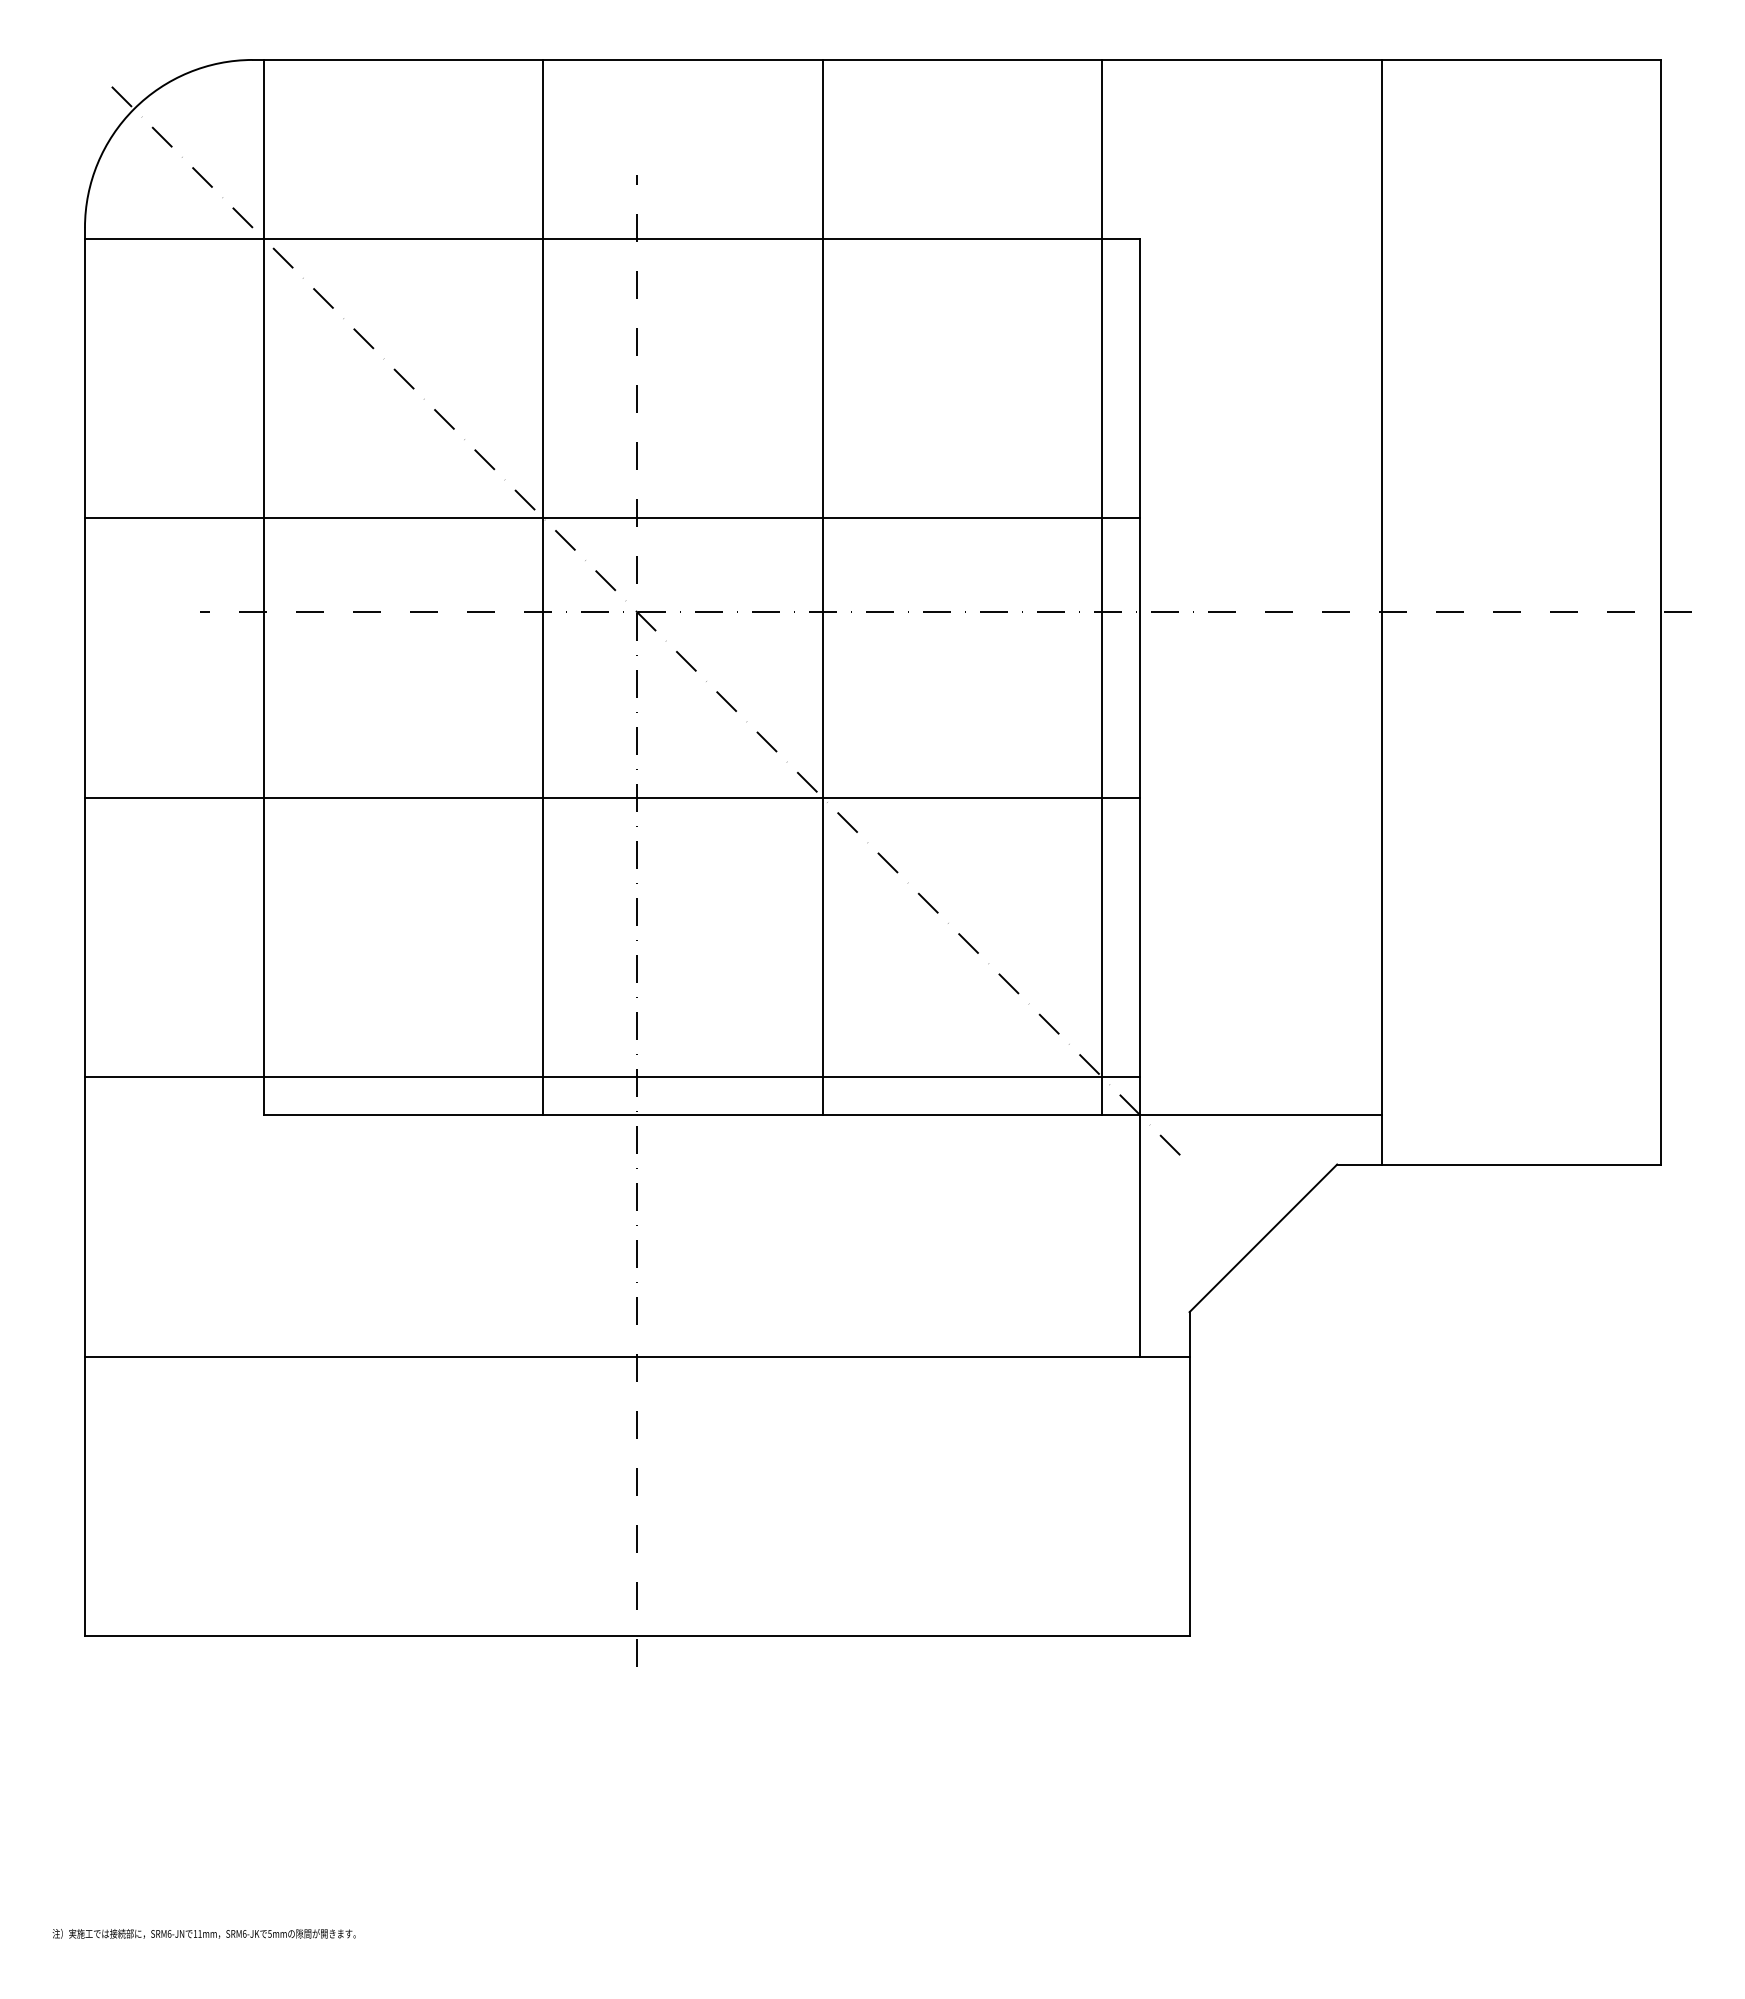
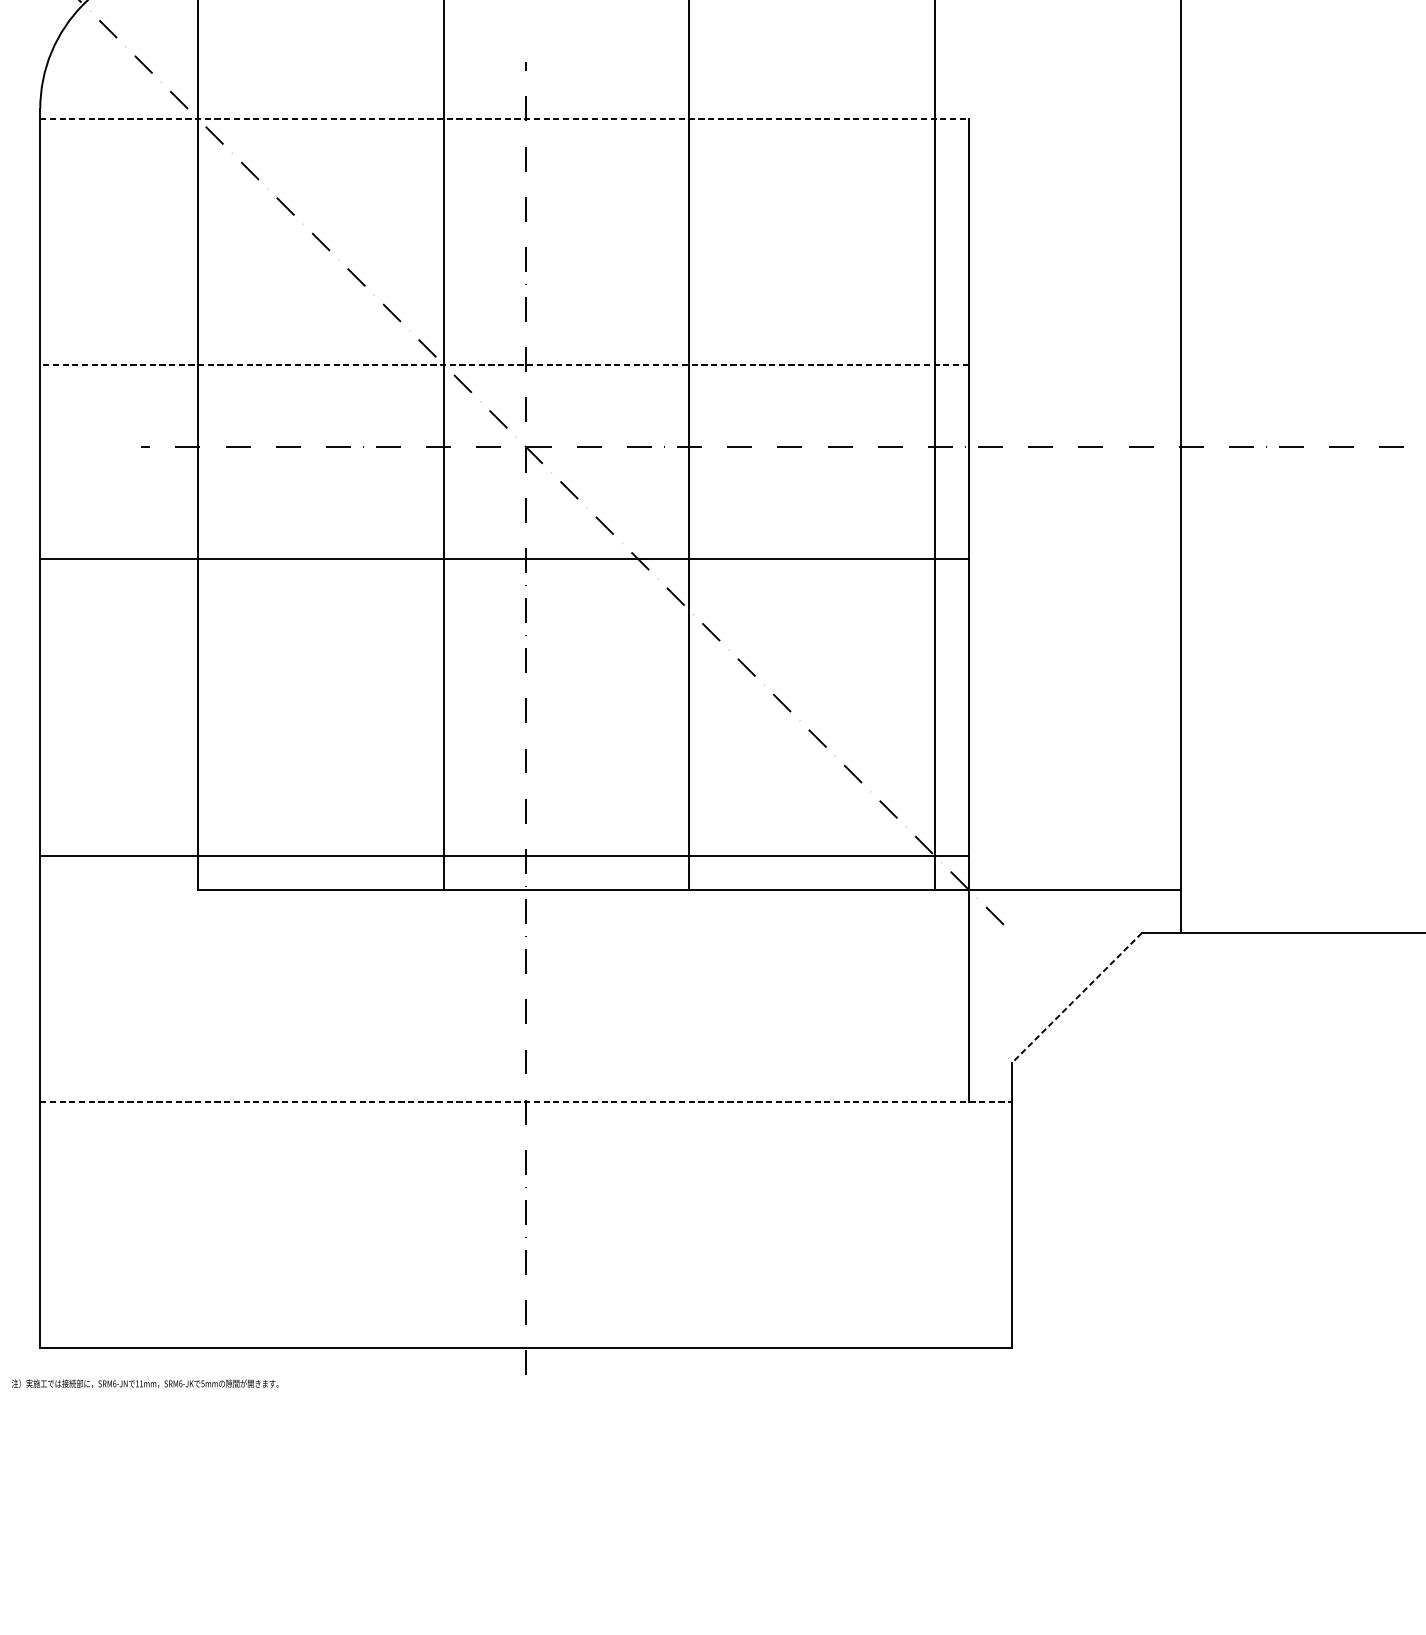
line: (612, 238) -> (504, 118), solid -> dashed
line: (612, 518) -> (504, 364), solid -> dashed
line: (612, 797) -> (504, 558), moved
line: (1263, 1238) -> (1077, 998), solid -> dashed
line: (637, 1356) -> (526, 1101), solid -> dashed
text: (203, 1933) -> (144, 1383), moved

